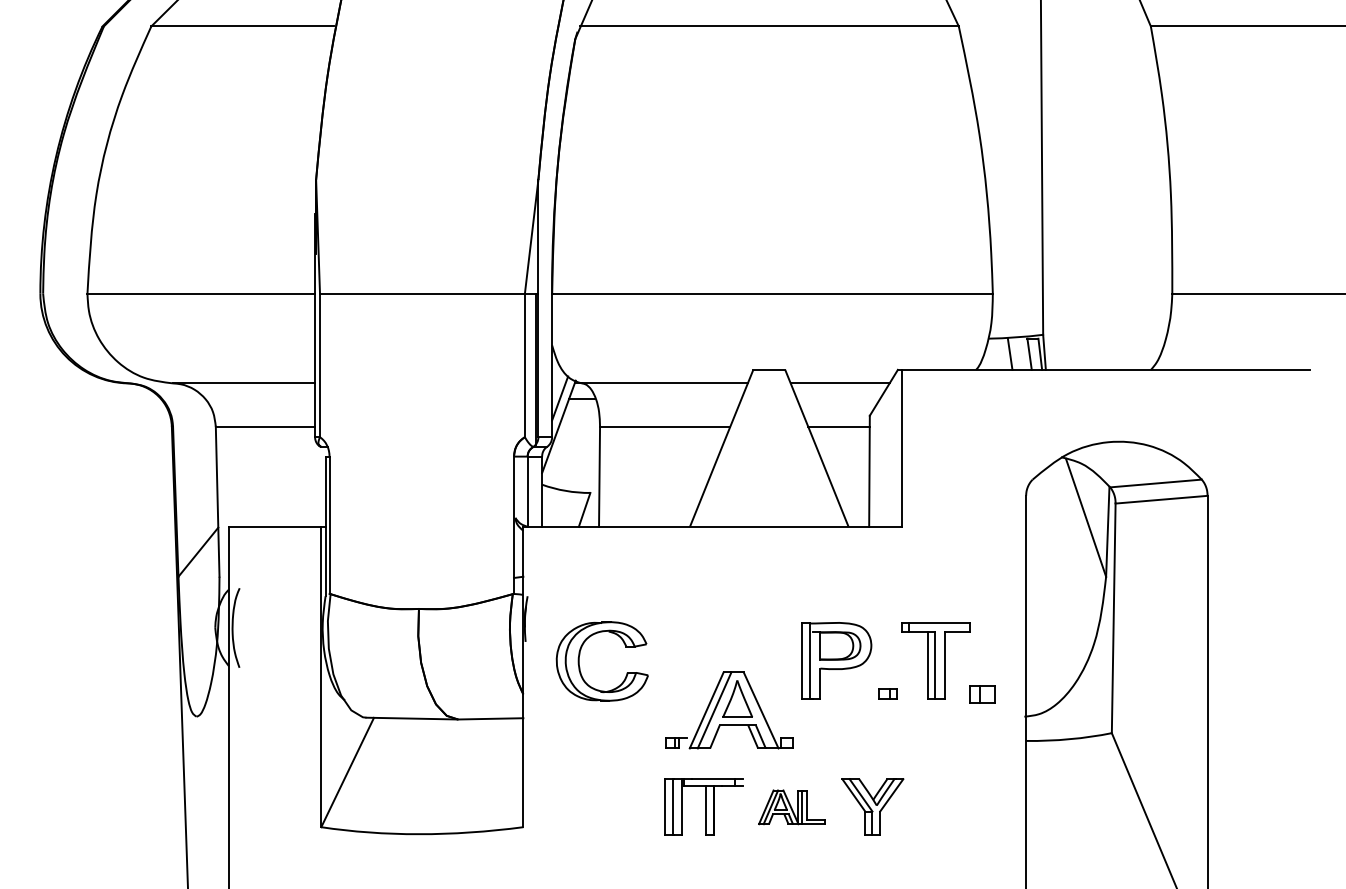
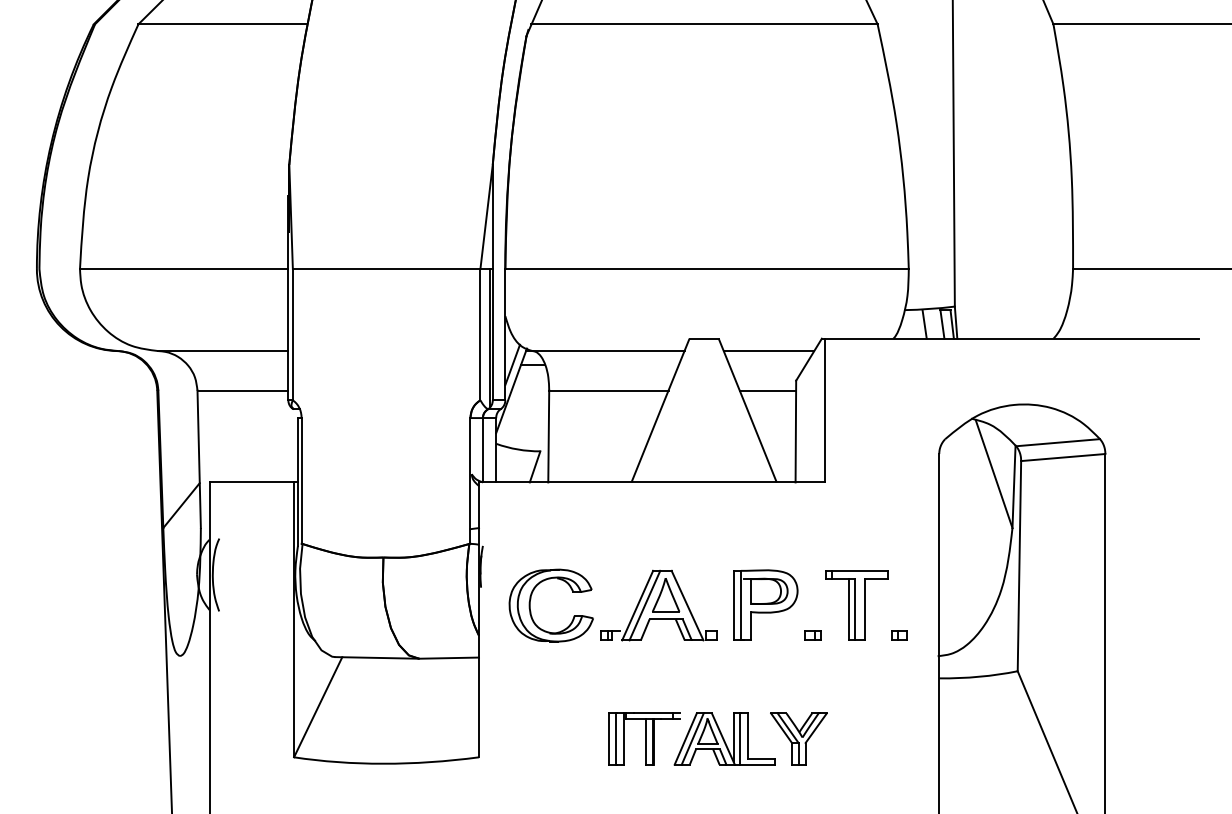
part: (981, 693) -> (898, 634), size x0.62
part: (729, 710) -> (658, 605), moved
part: (791, 807) -> (724, 739), size x1.67

